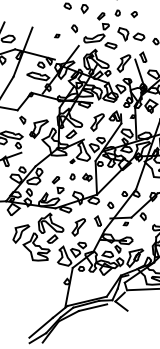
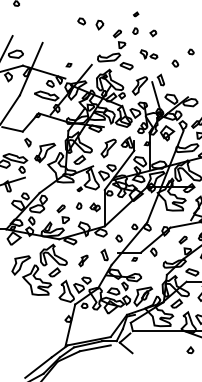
part: (74, 28) -> (87, 45), removed
part: (130, 34) -> (148, 54), size x0.6
part: (56, 35) -> (68, 64), moved
part: (78, 227) -> (83, 260), size x0.6

